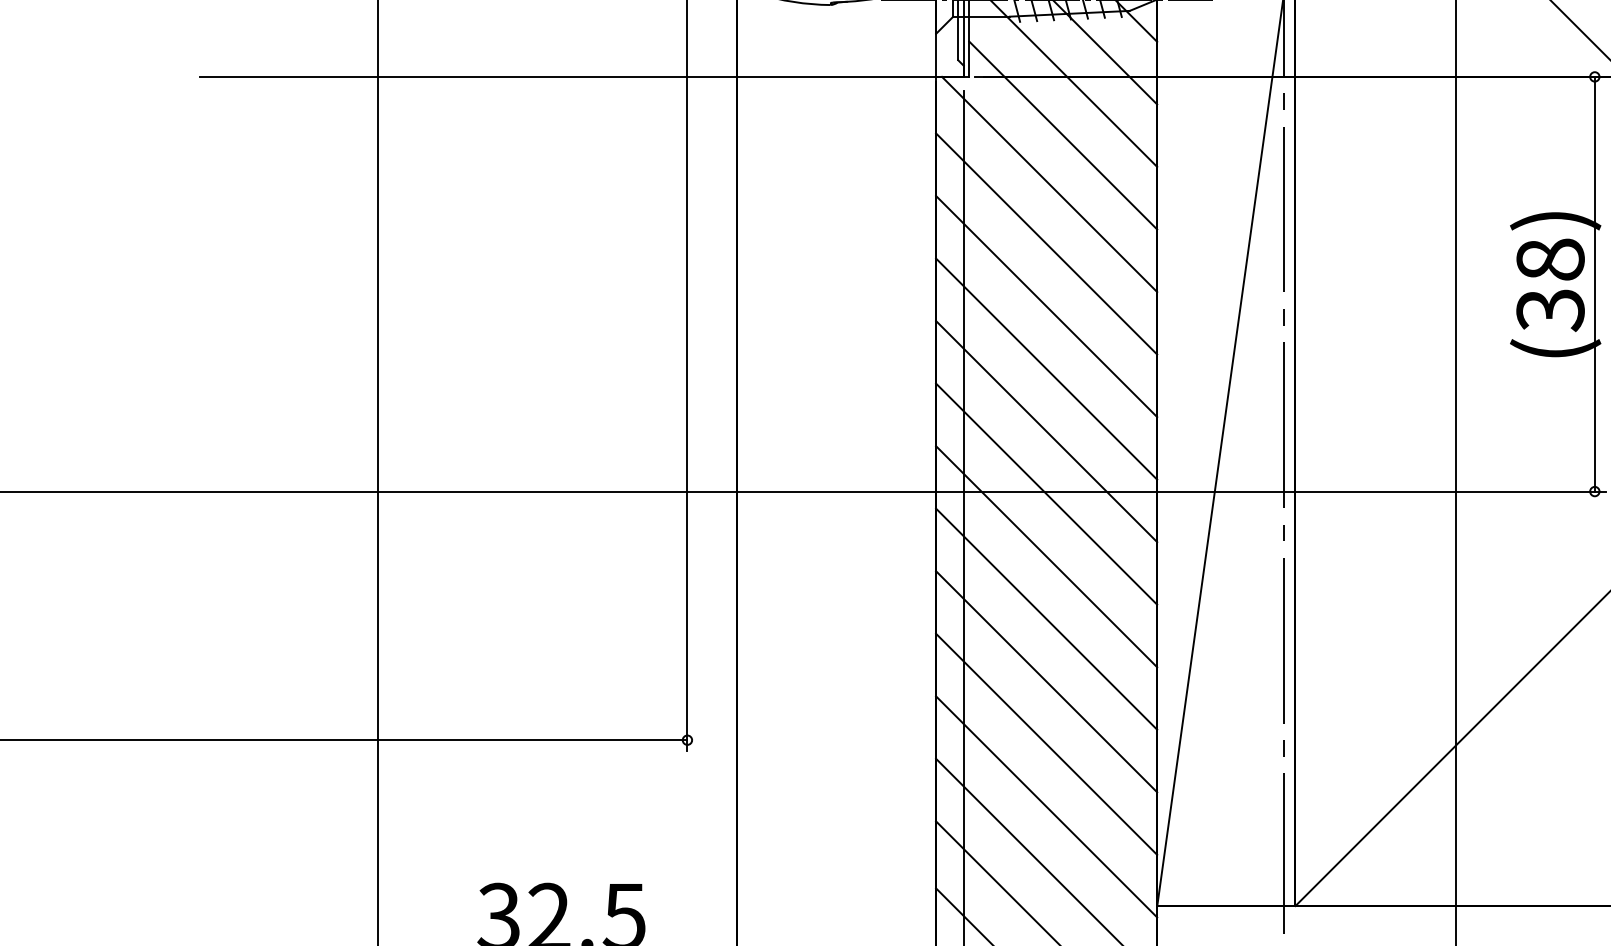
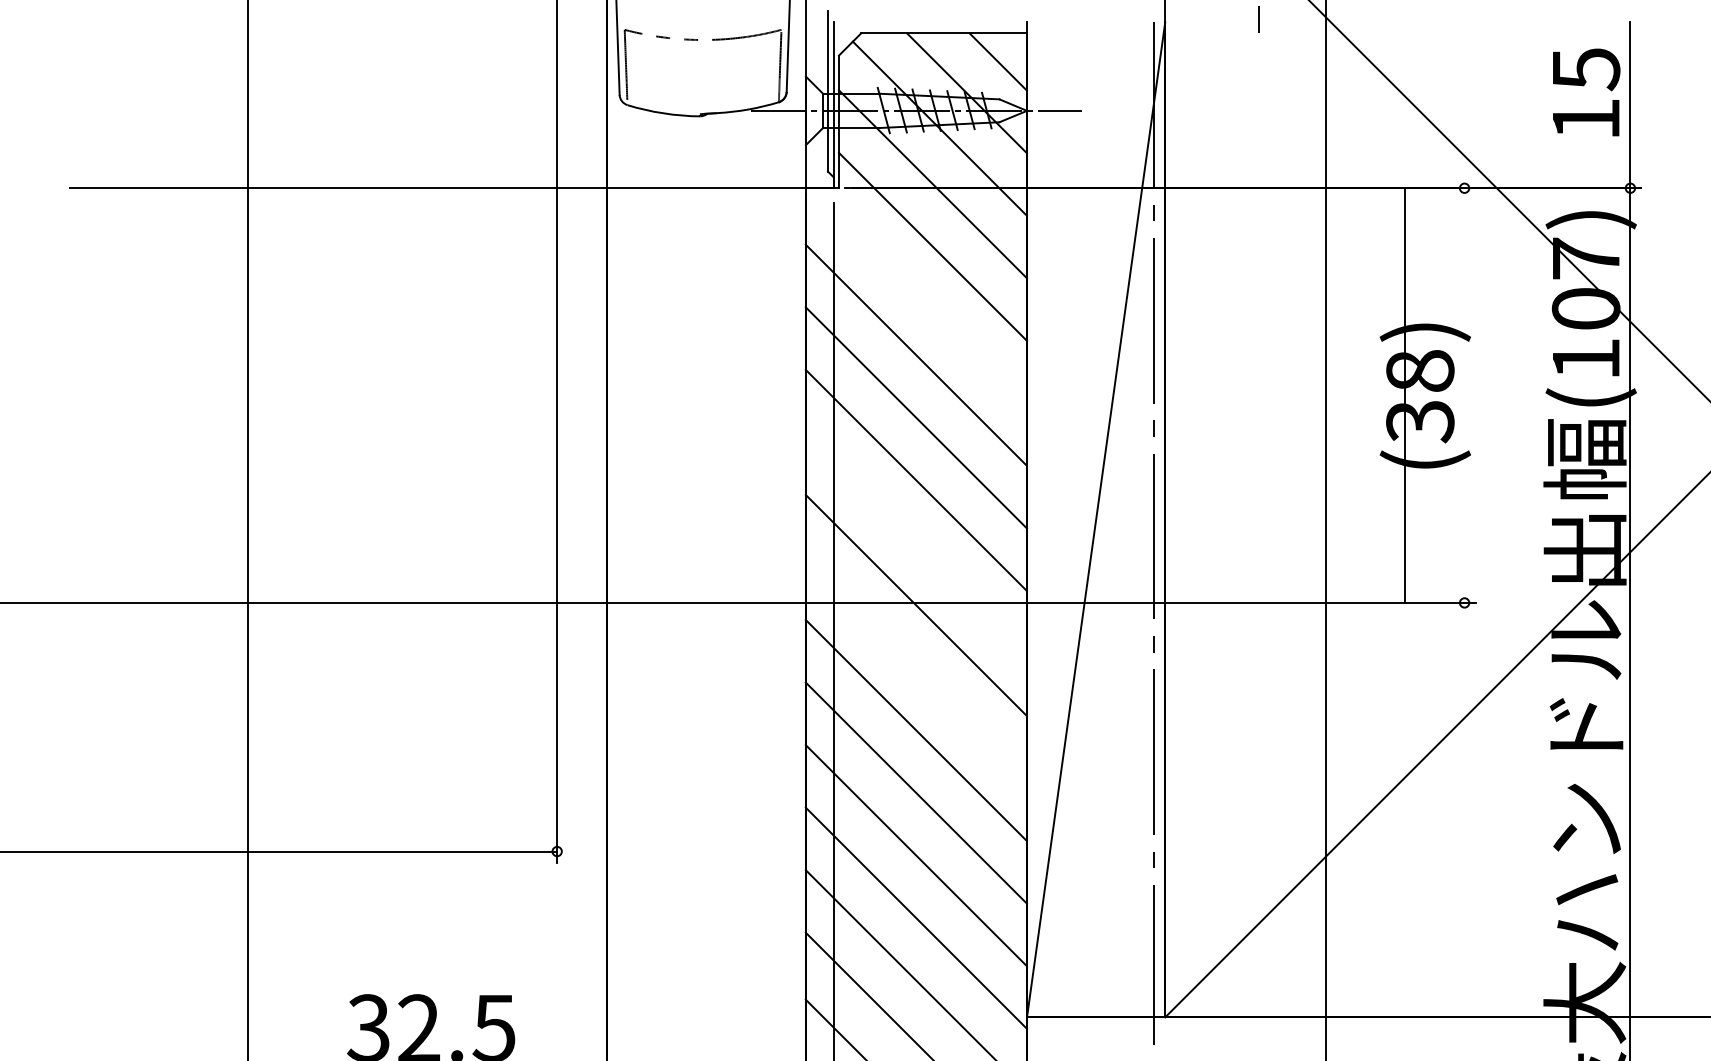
line: (1048, 184) -> (918, 295), removed
line: (1594, 284) -> (1404, 395), moved
line: (1045, 431) -> (915, 542), removed
line: (1045, 556) -> (915, 667), removed

